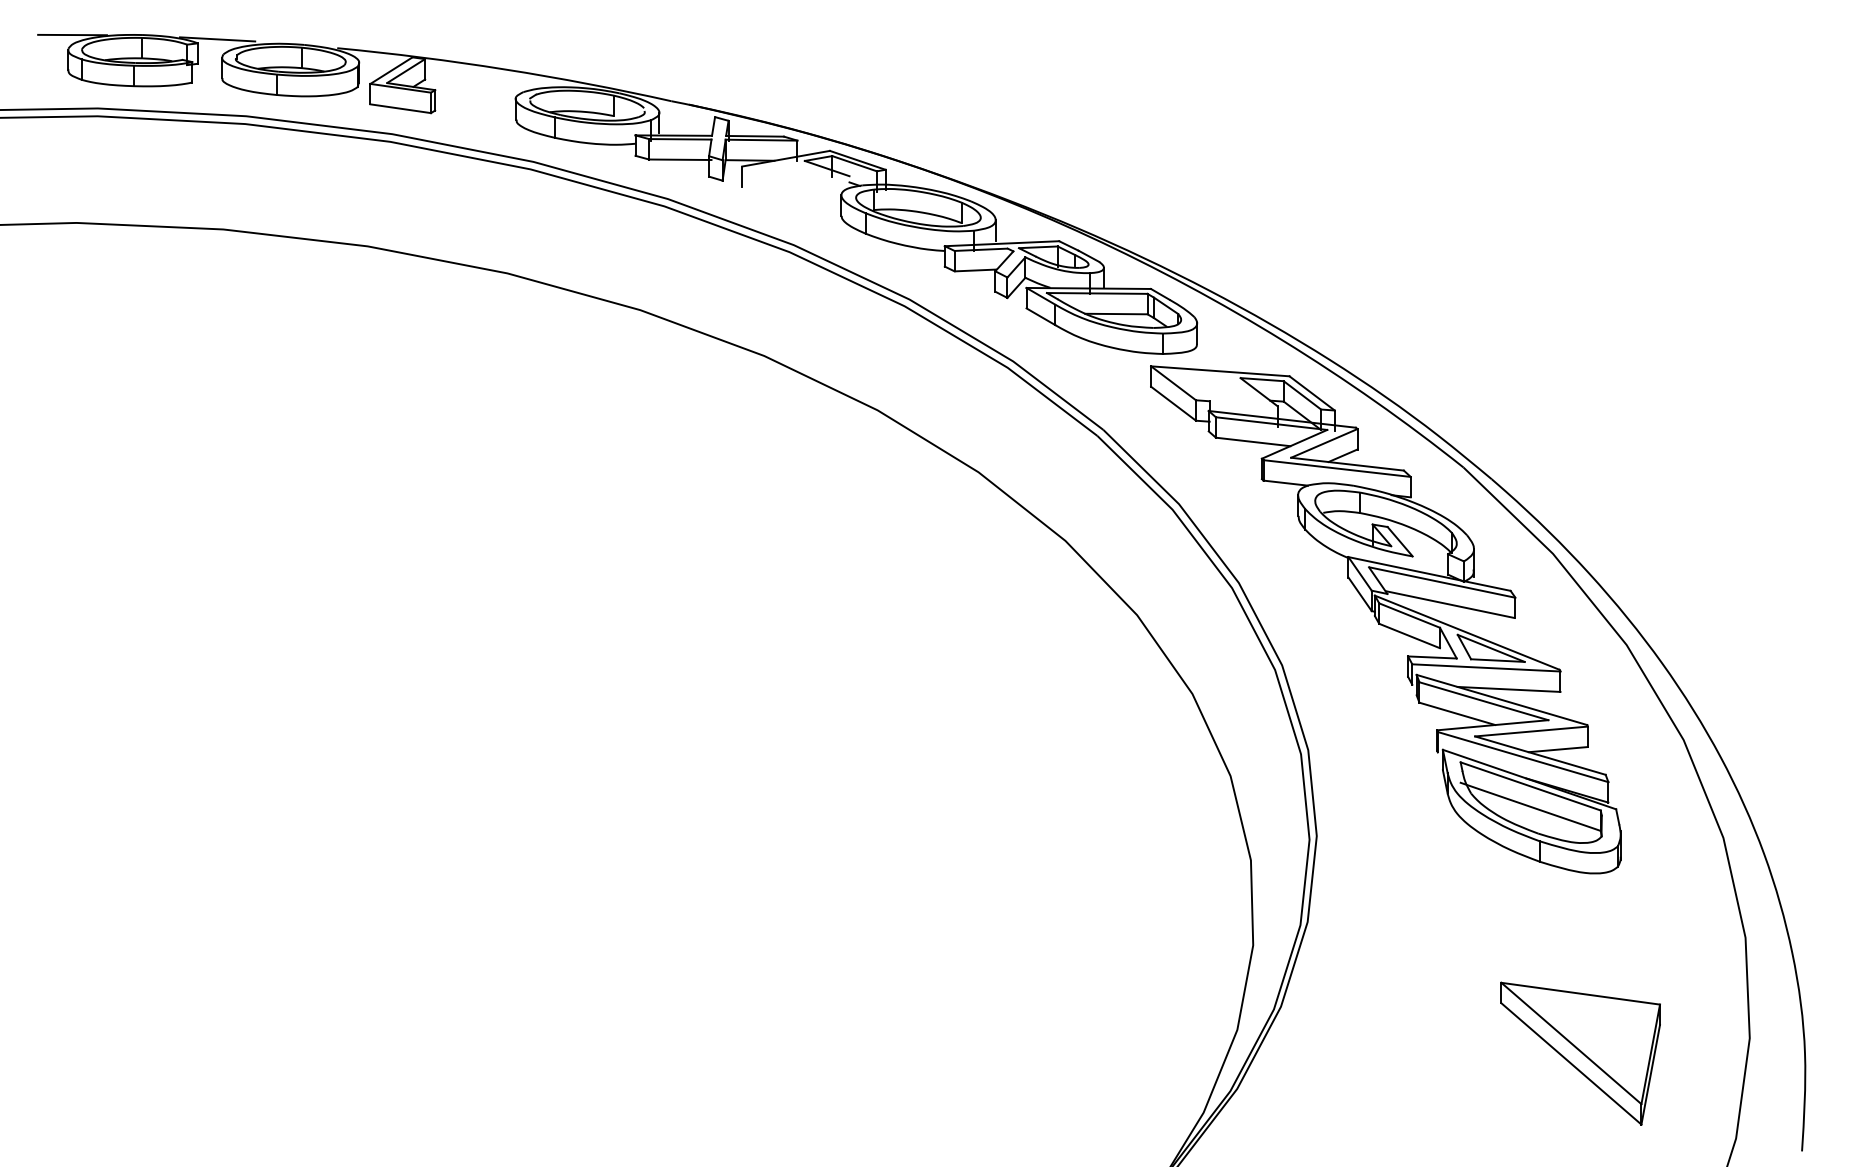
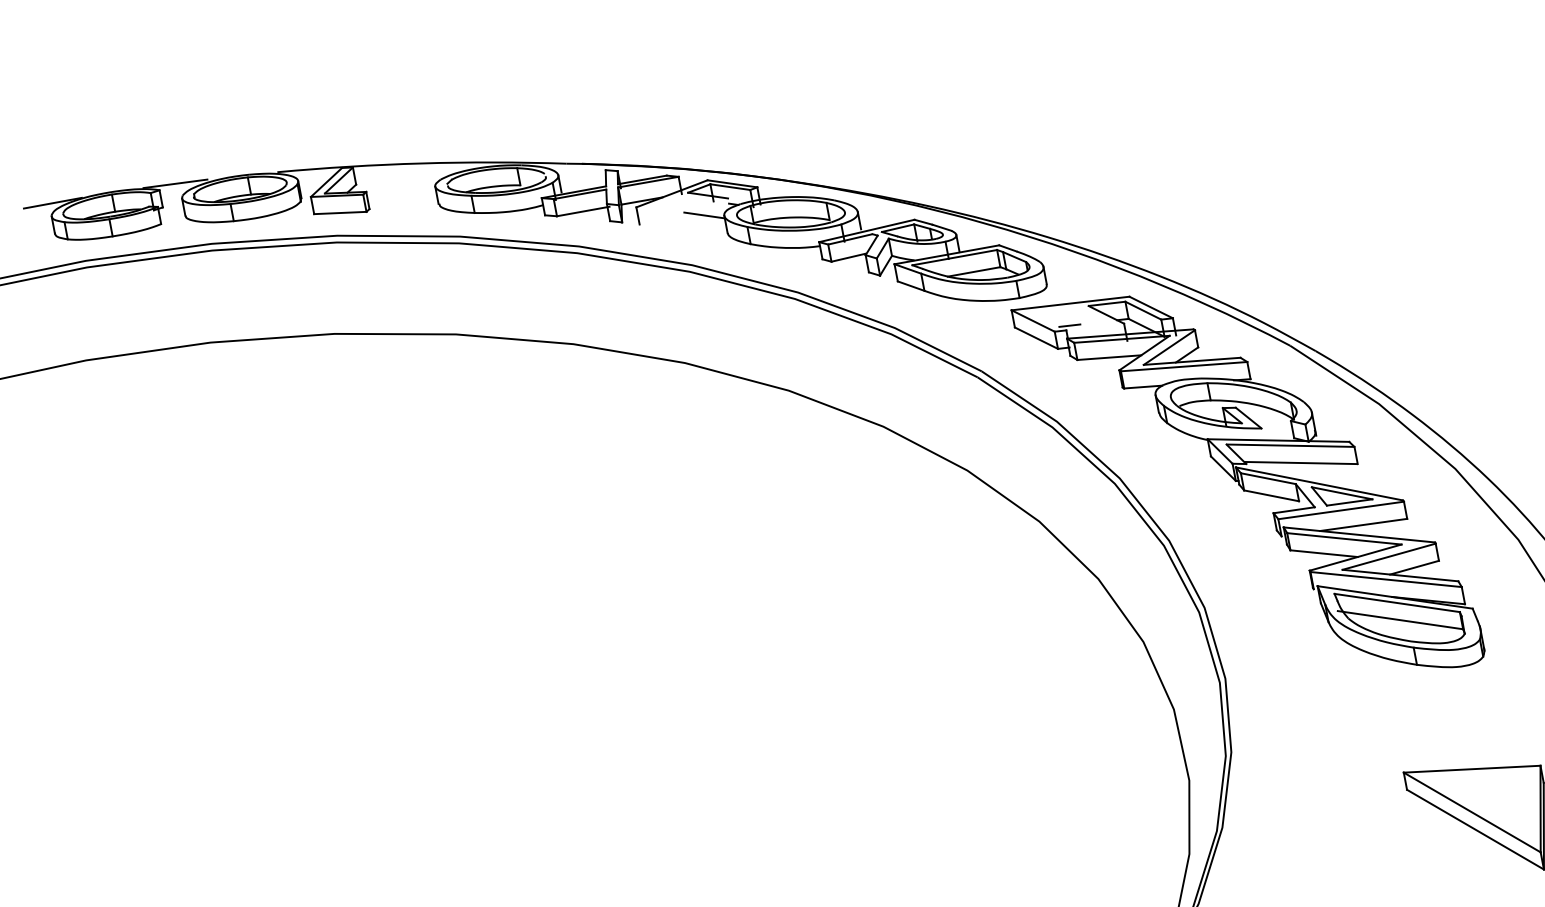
line: (818, 190) -> (704, 215), added
line: (1214, 396) -> (1069, 325), added

